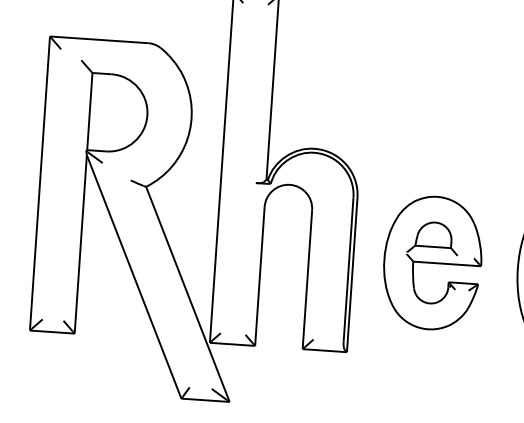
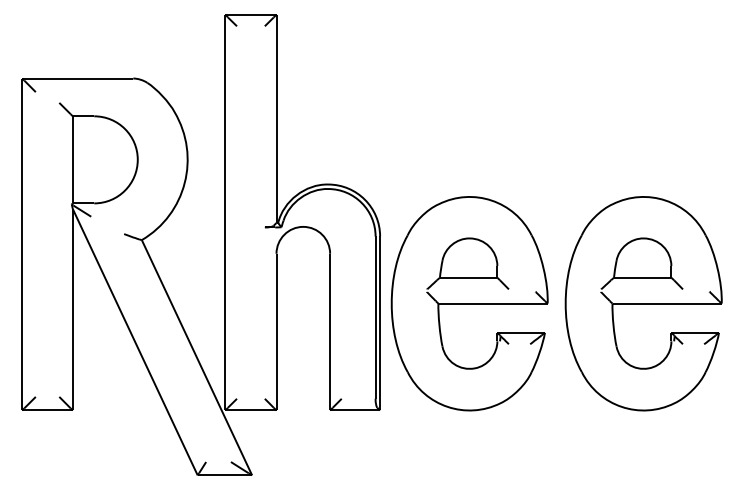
part: (432, 262) -> (469, 303), size x1.43

